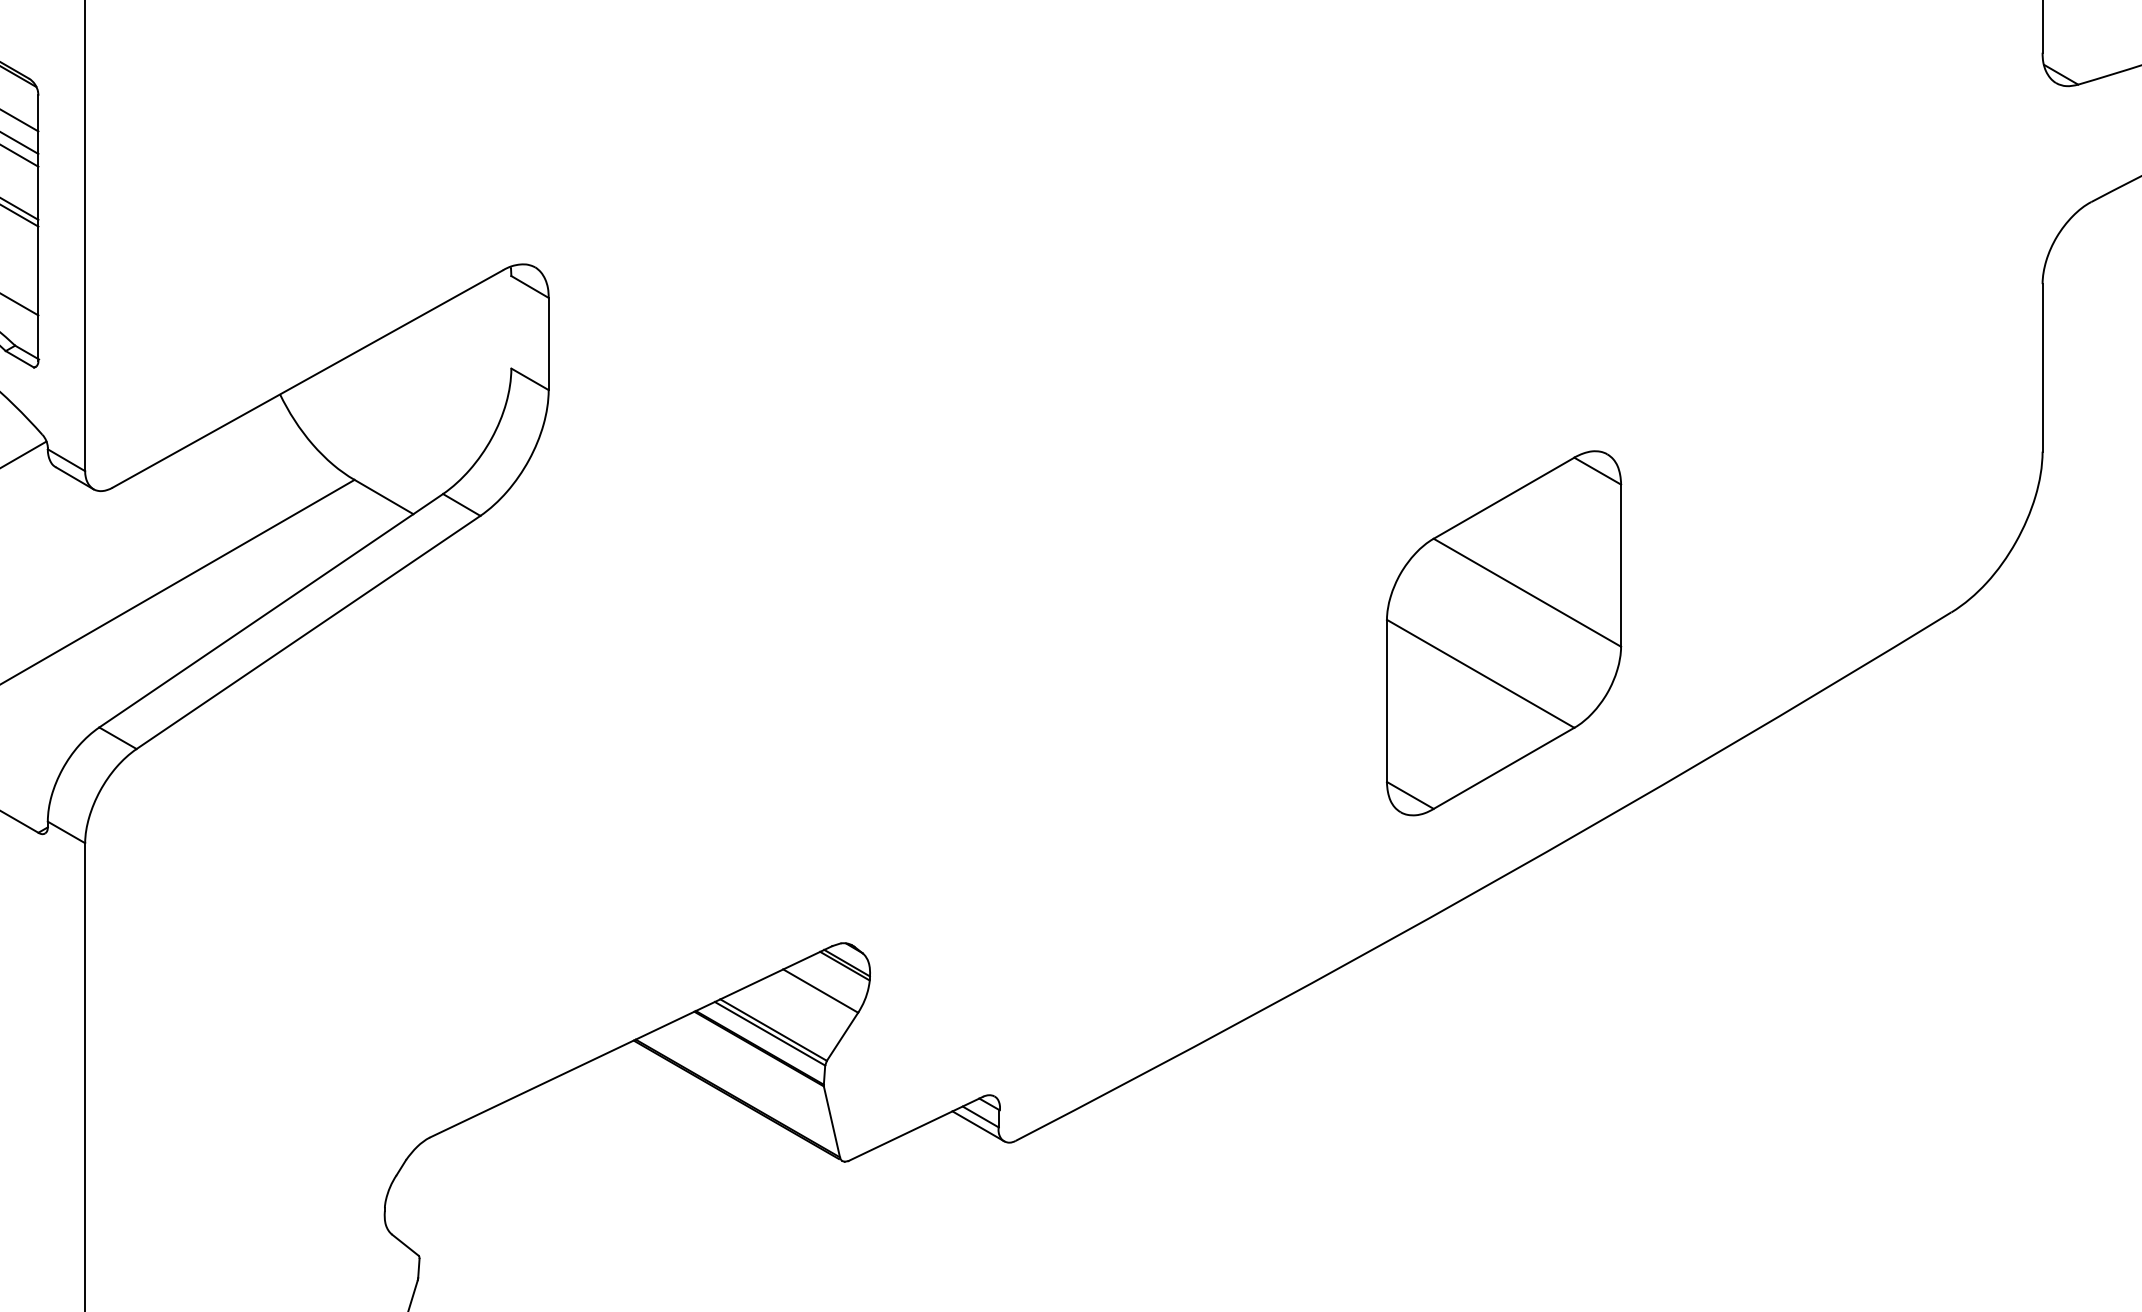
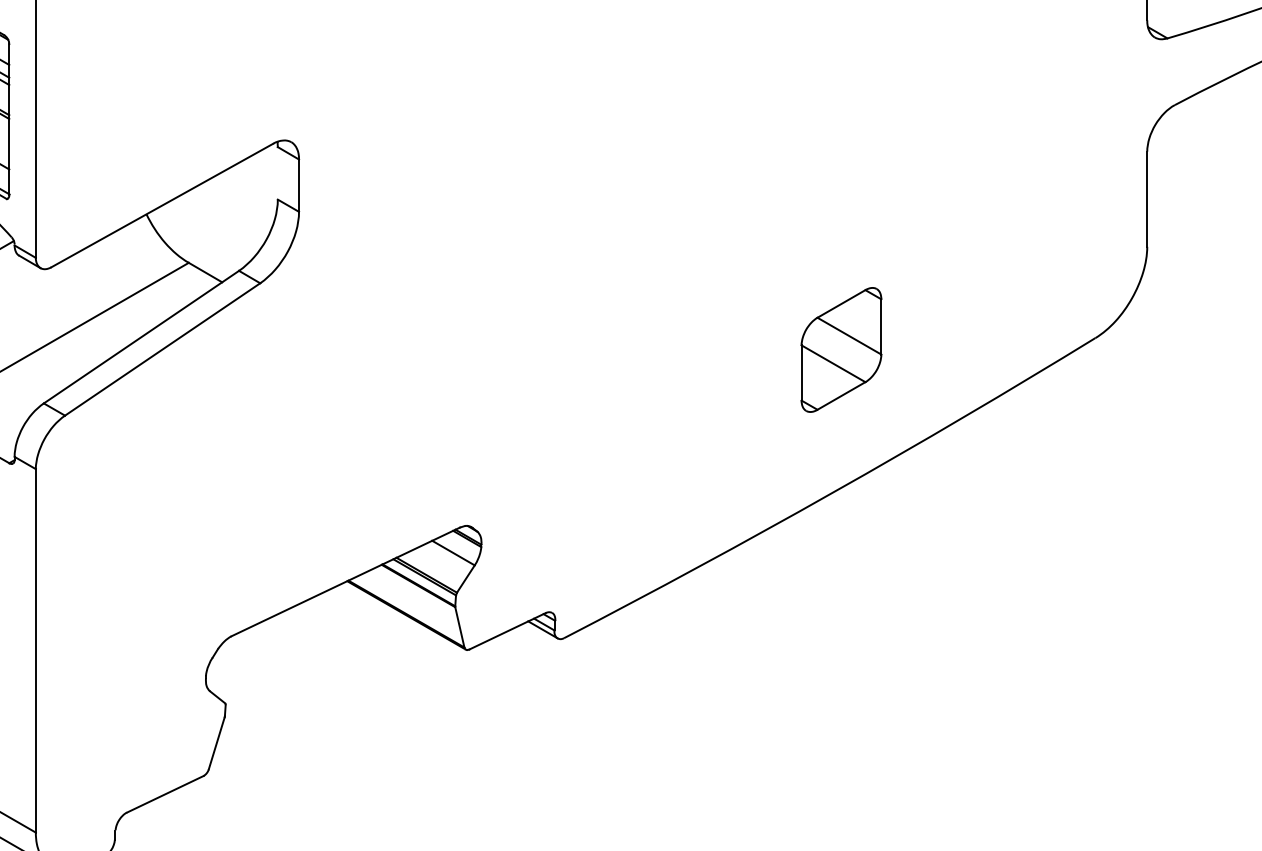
part: (1504, 632) -> (841, 349), size x0.6

